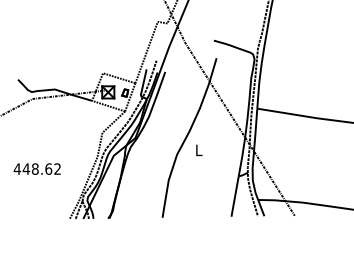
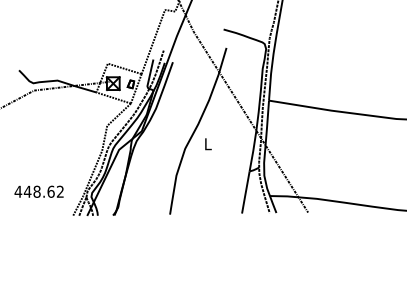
text: (36, 168) -> (38, 191), moved

